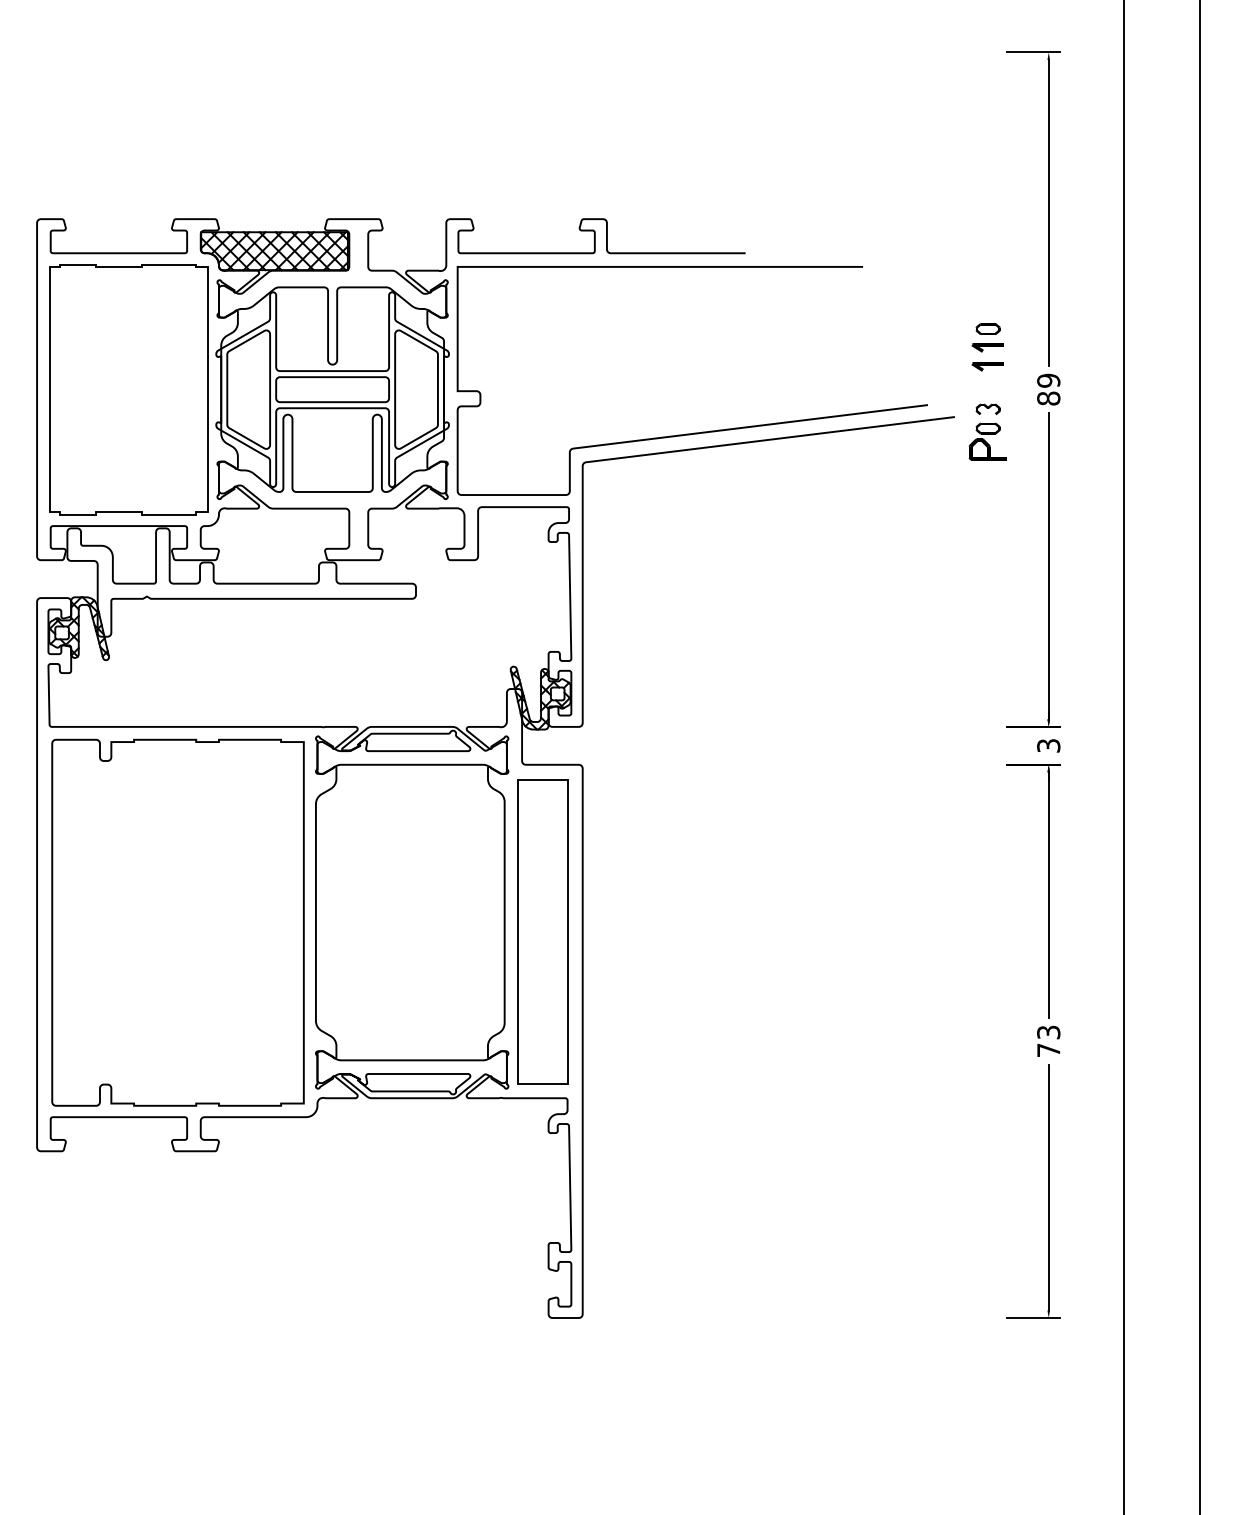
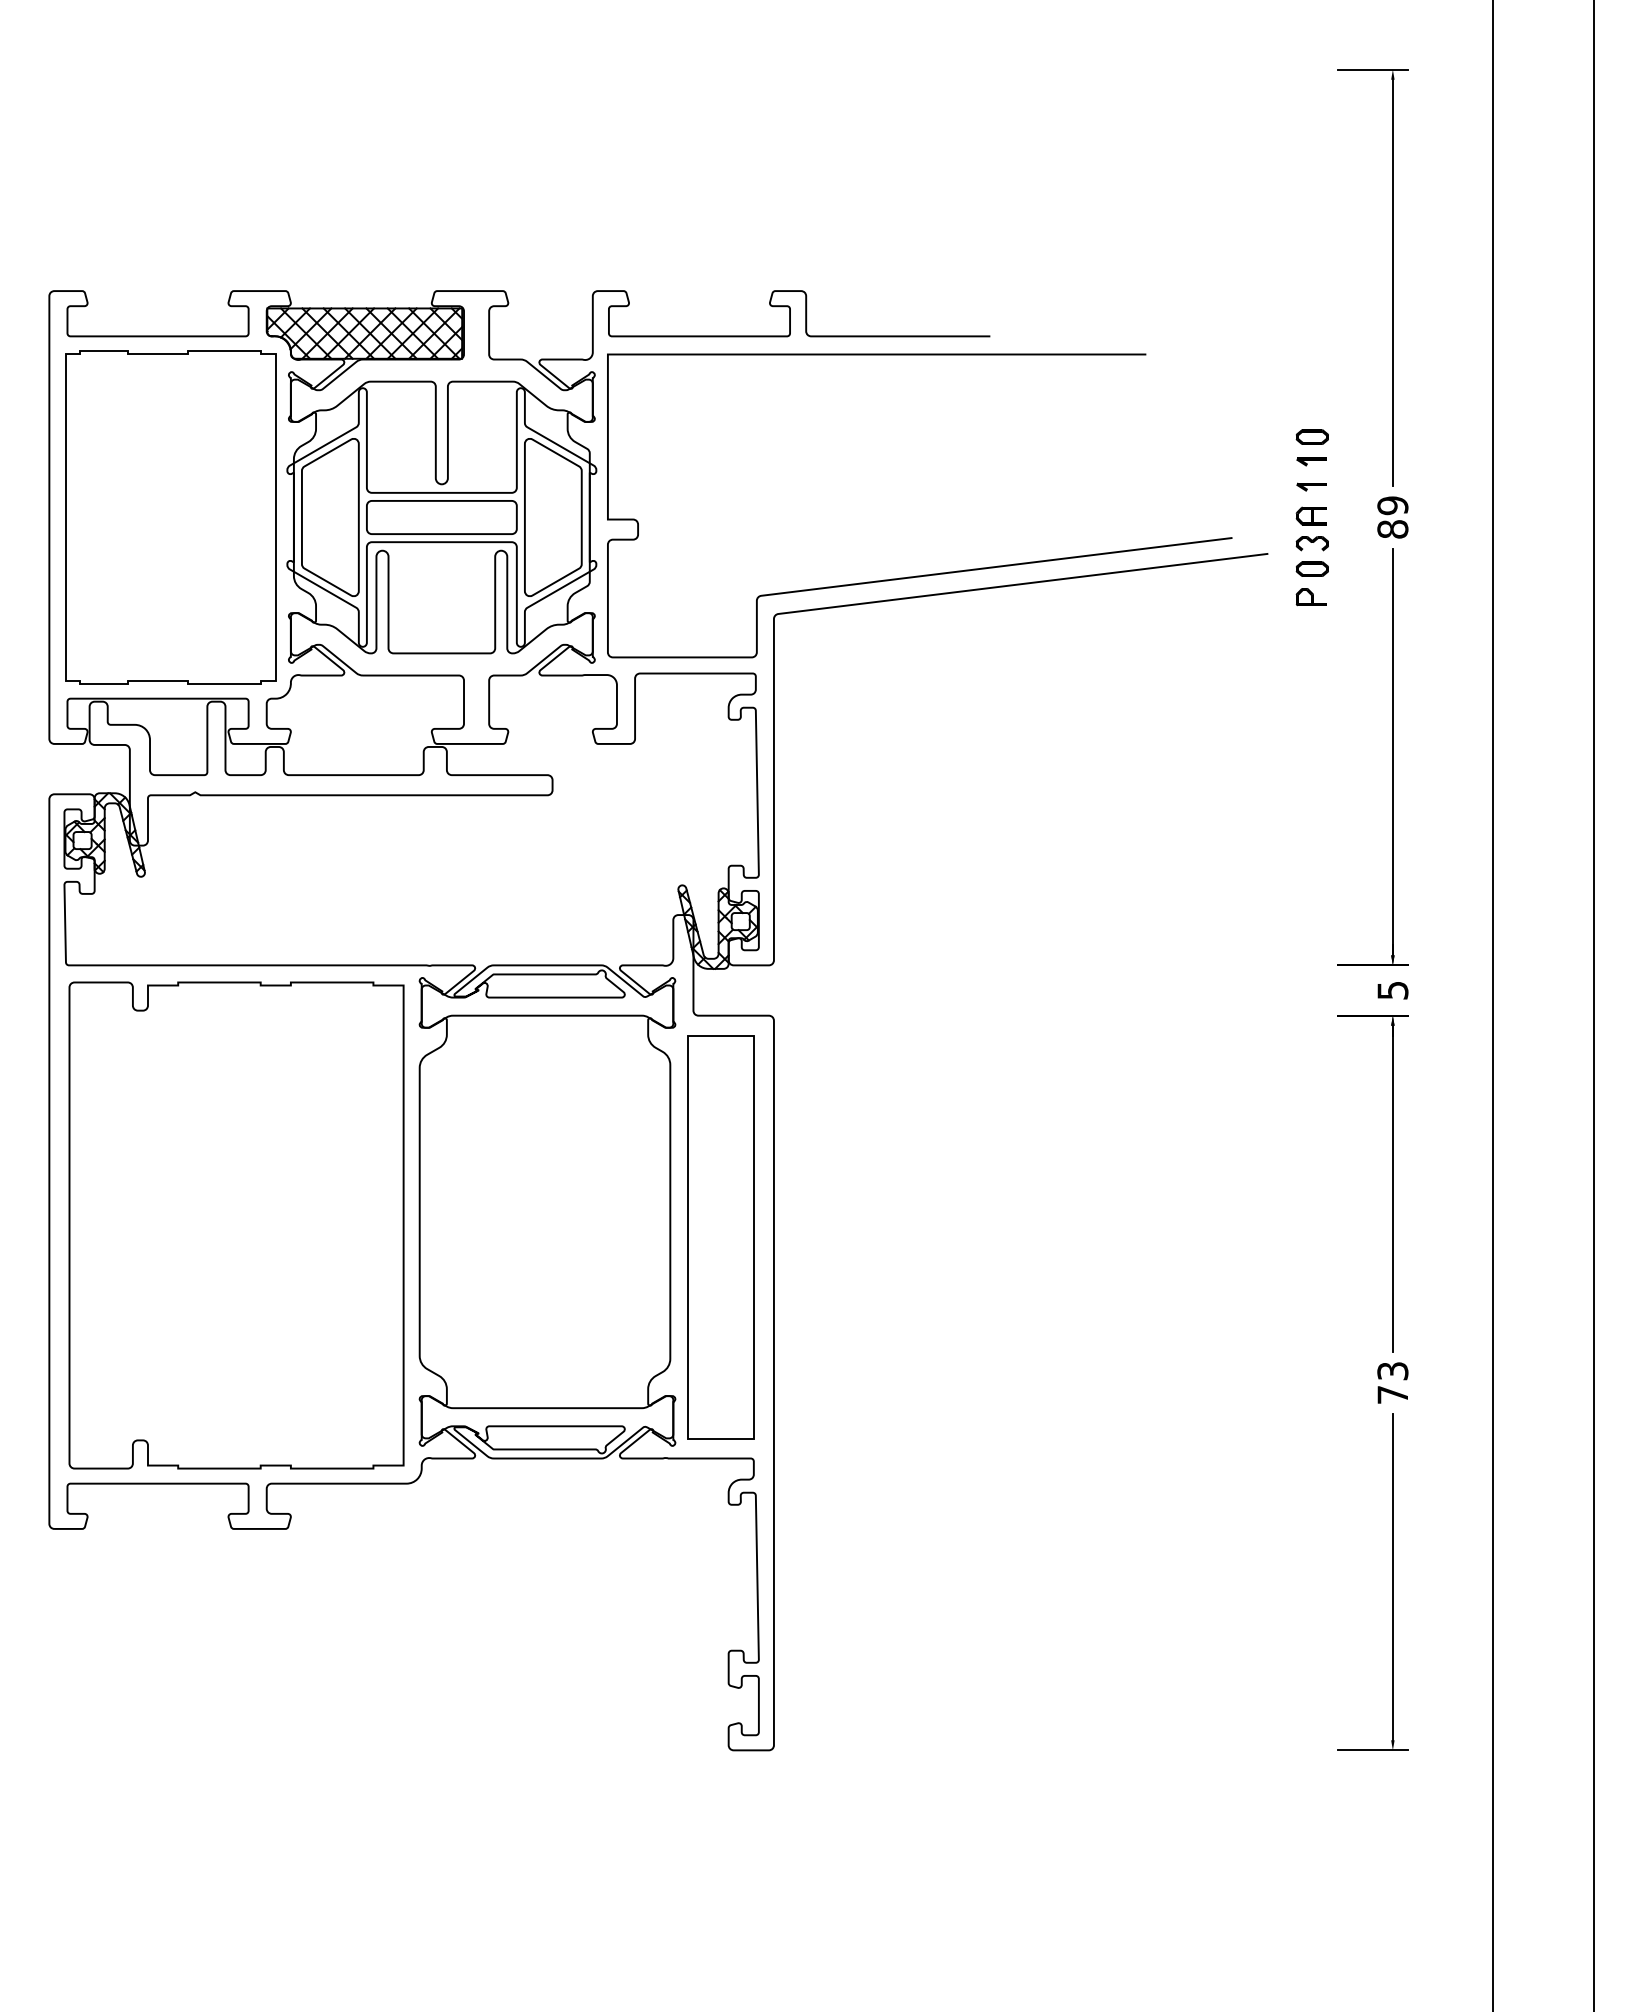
part: (987, 347) -> (1311, 461), size x0.71
part: (987, 366) -> (1311, 486), size x0.71
part: (986, 388) -> (1310, 515), added
part: (986, 449) -> (1310, 597), size x0.62
text: (1048, 745) -> (1392, 989), 3 -> 5

